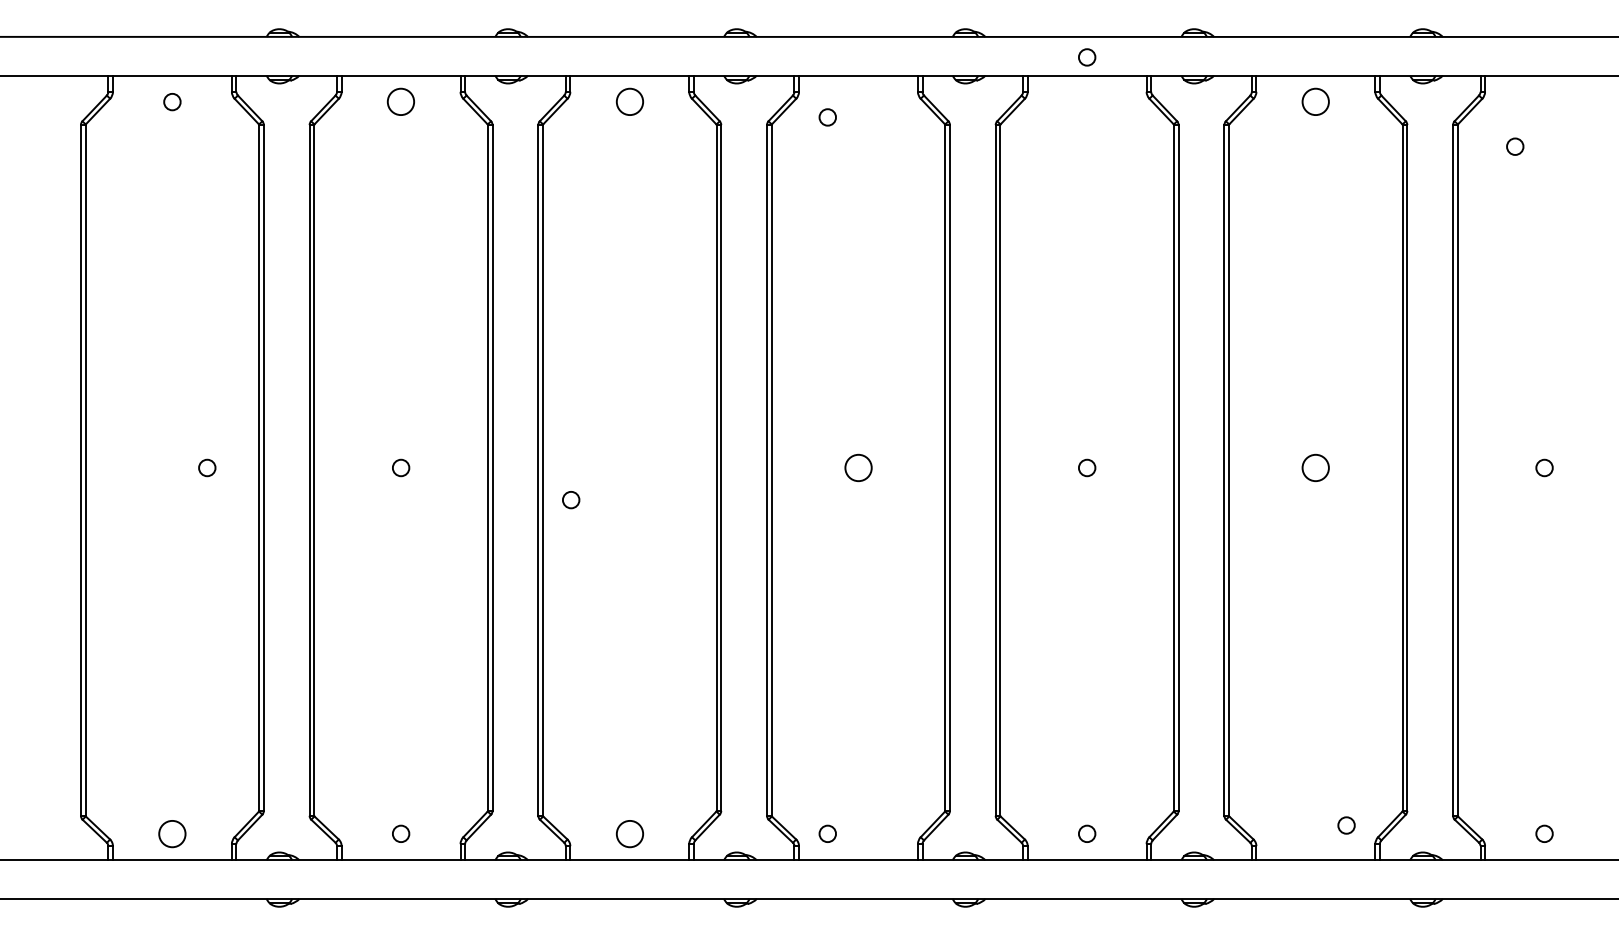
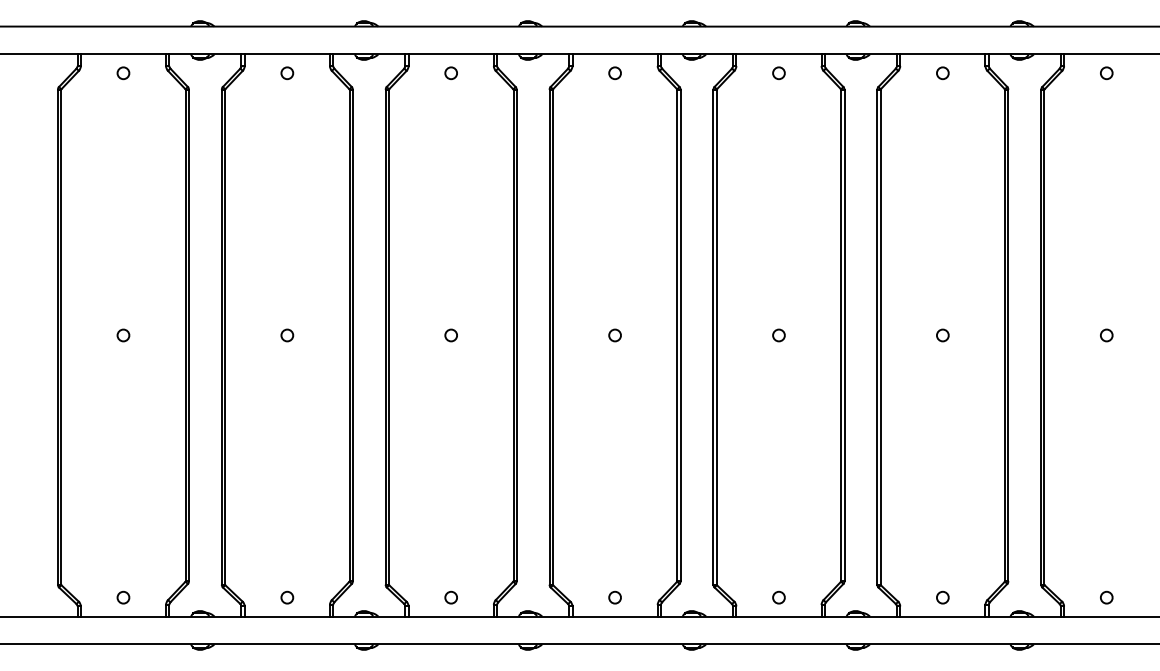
circle: (1086, 56) -> (778, 72), moved
circle: (401, 102) -> (287, 73), size x0.62
circle: (628, 102) -> (450, 73), size x0.62
circle: (1315, 102) -> (942, 73), size x0.62
circle: (826, 117) -> (614, 73), moved
circle: (1514, 147) -> (1106, 73), moved
circle: (207, 468) -> (123, 335), moved
circle: (857, 468) -> (614, 335), size x0.62
circle: (1315, 468) -> (942, 335), size x0.62
circle: (570, 500) -> (450, 335), moved
circle: (1346, 825) -> (942, 597), moved
circle: (172, 833) -> (123, 597), size x0.62
circle: (628, 833) -> (450, 597), size x0.62
circle: (826, 833) -> (614, 597), moved

